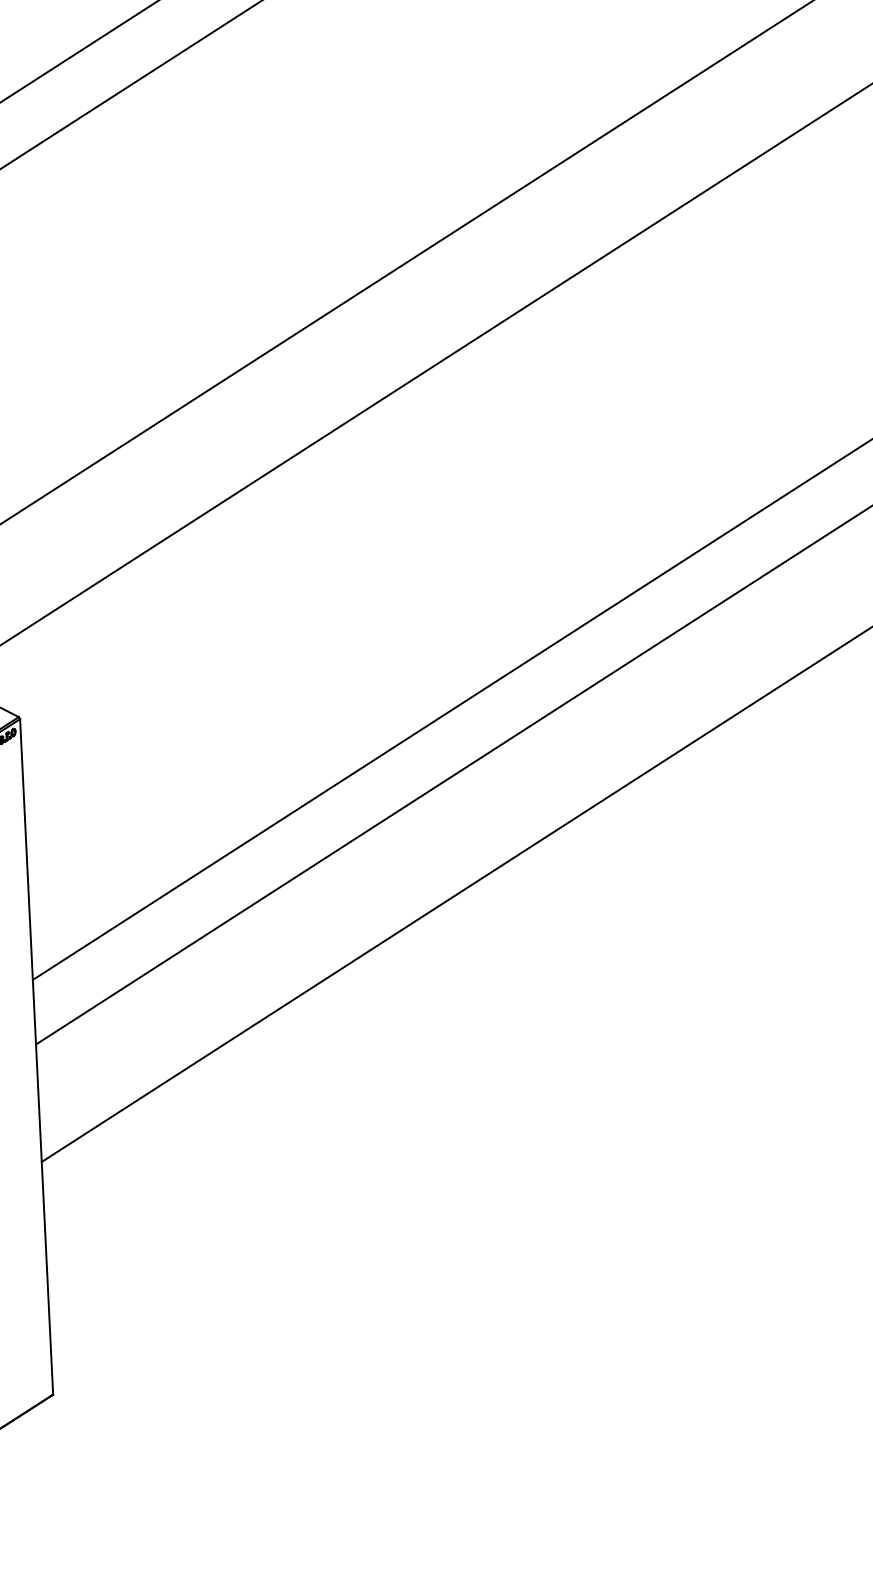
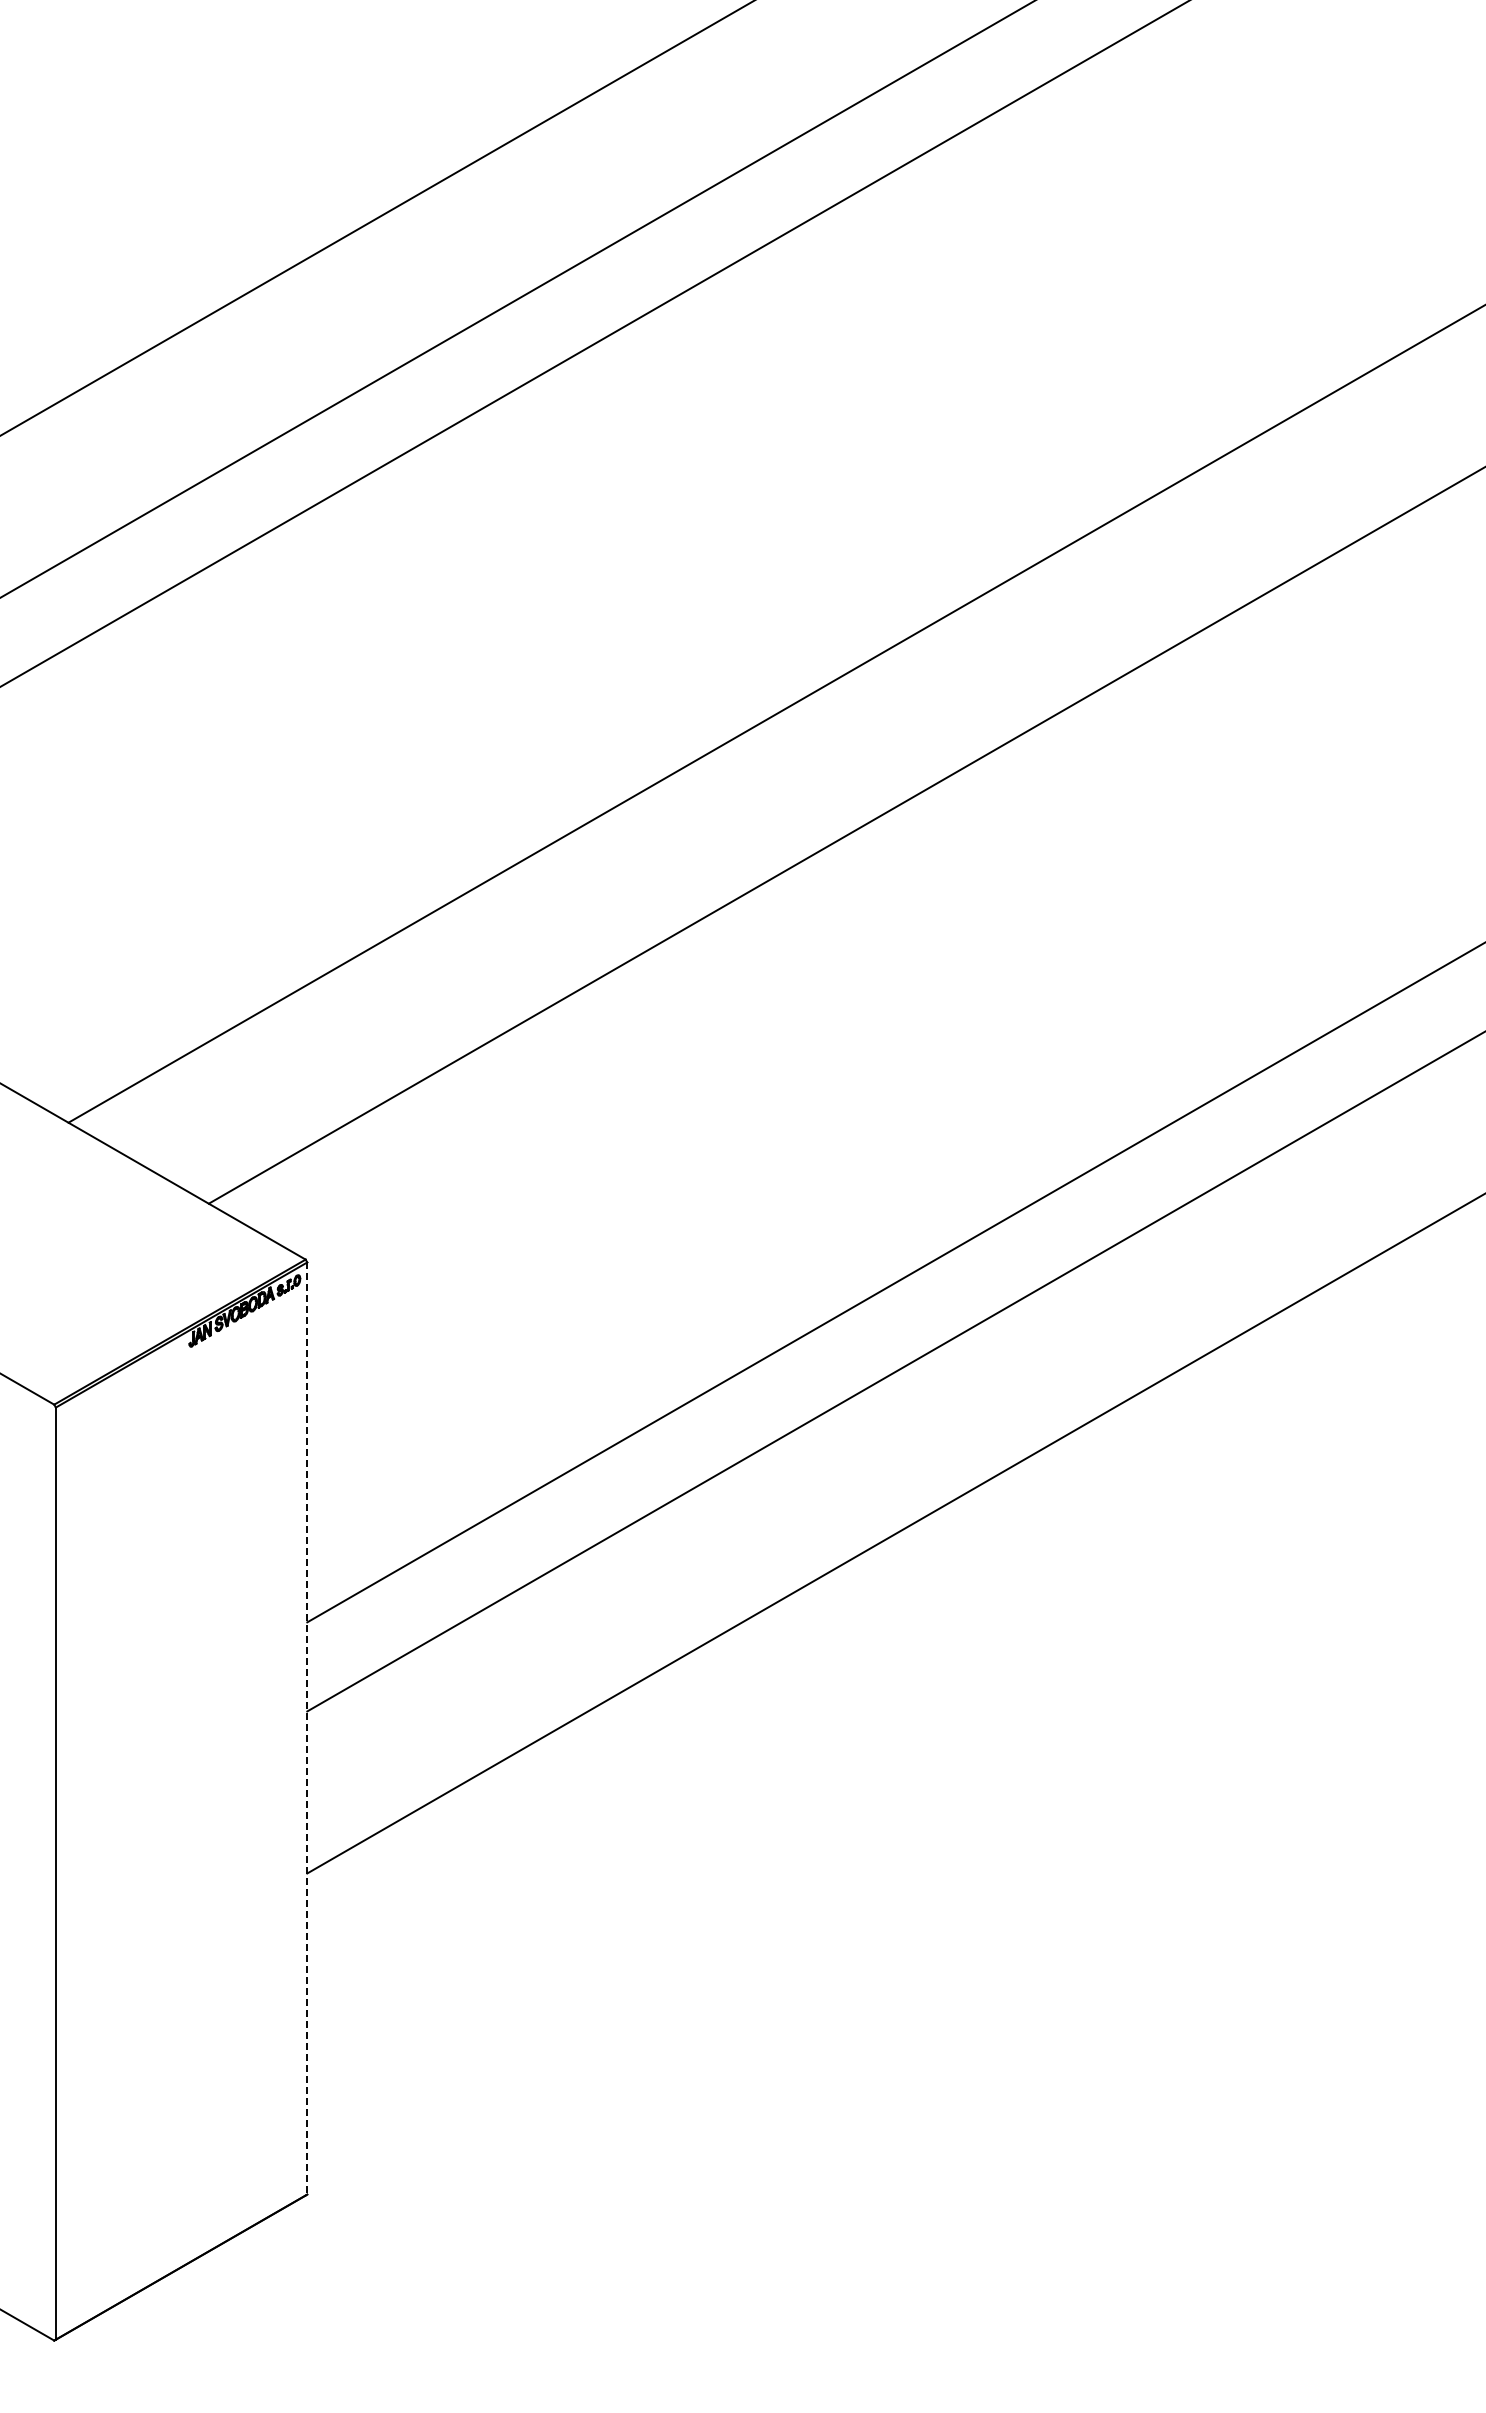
line: (36, 1057) -> (307, 1729), solid -> dashed

